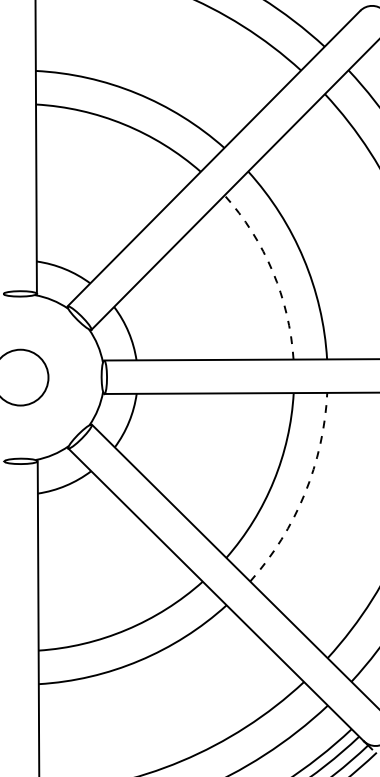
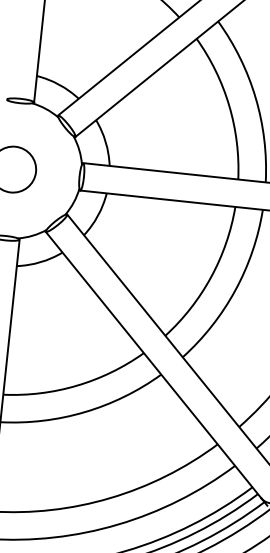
arc: (272, 271) -> (228, 105), dashed -> solid
arc: (304, 493) -> (235, 290), dashed -> solid

